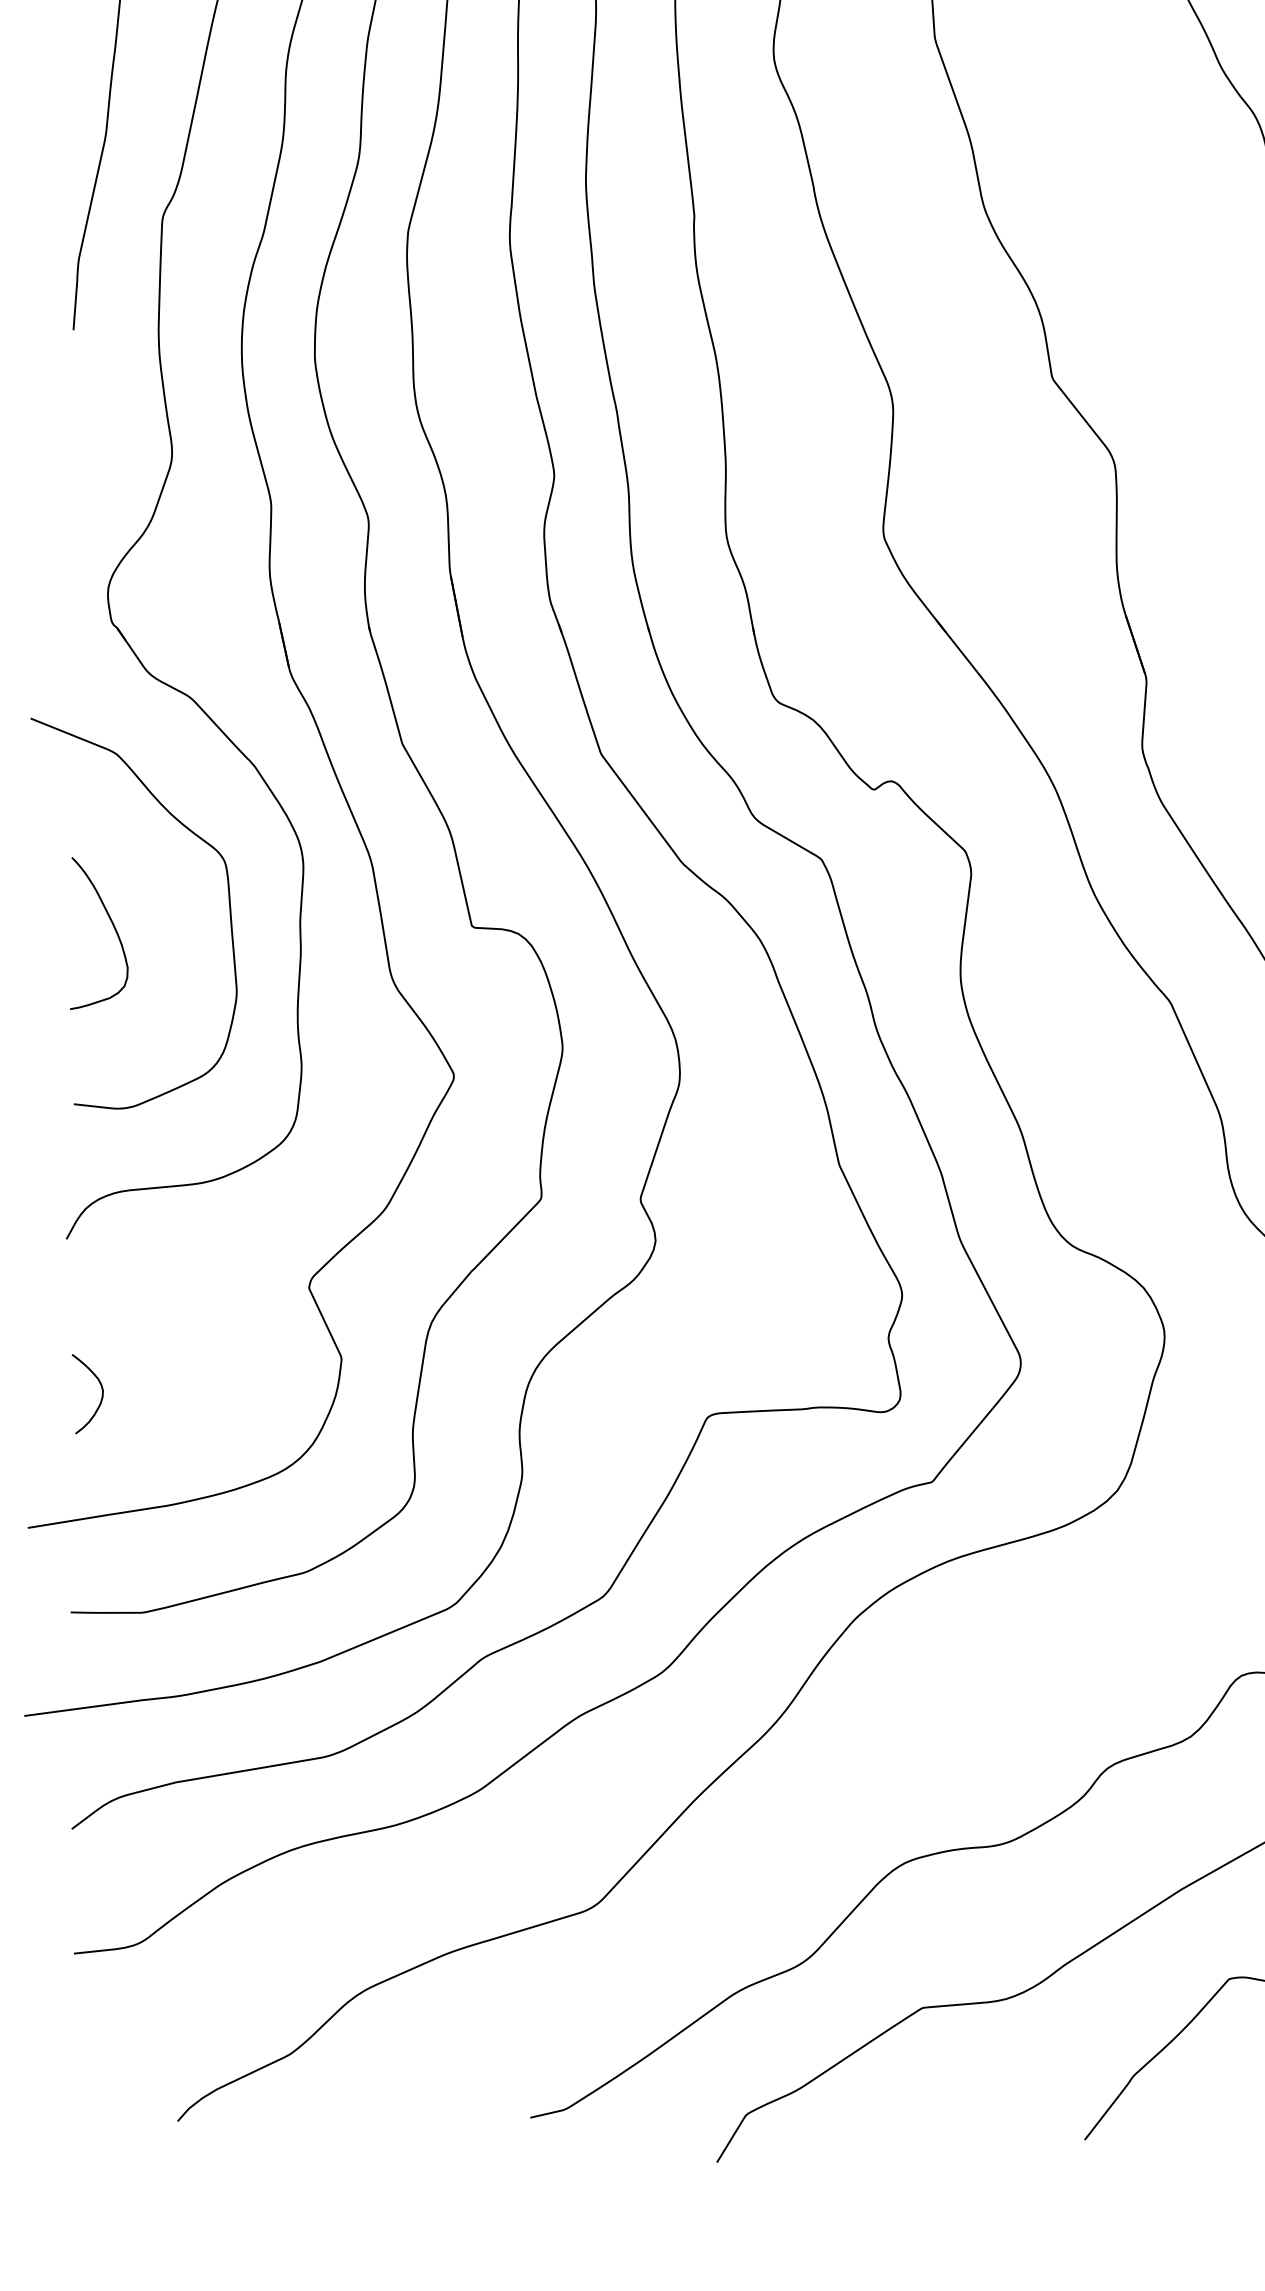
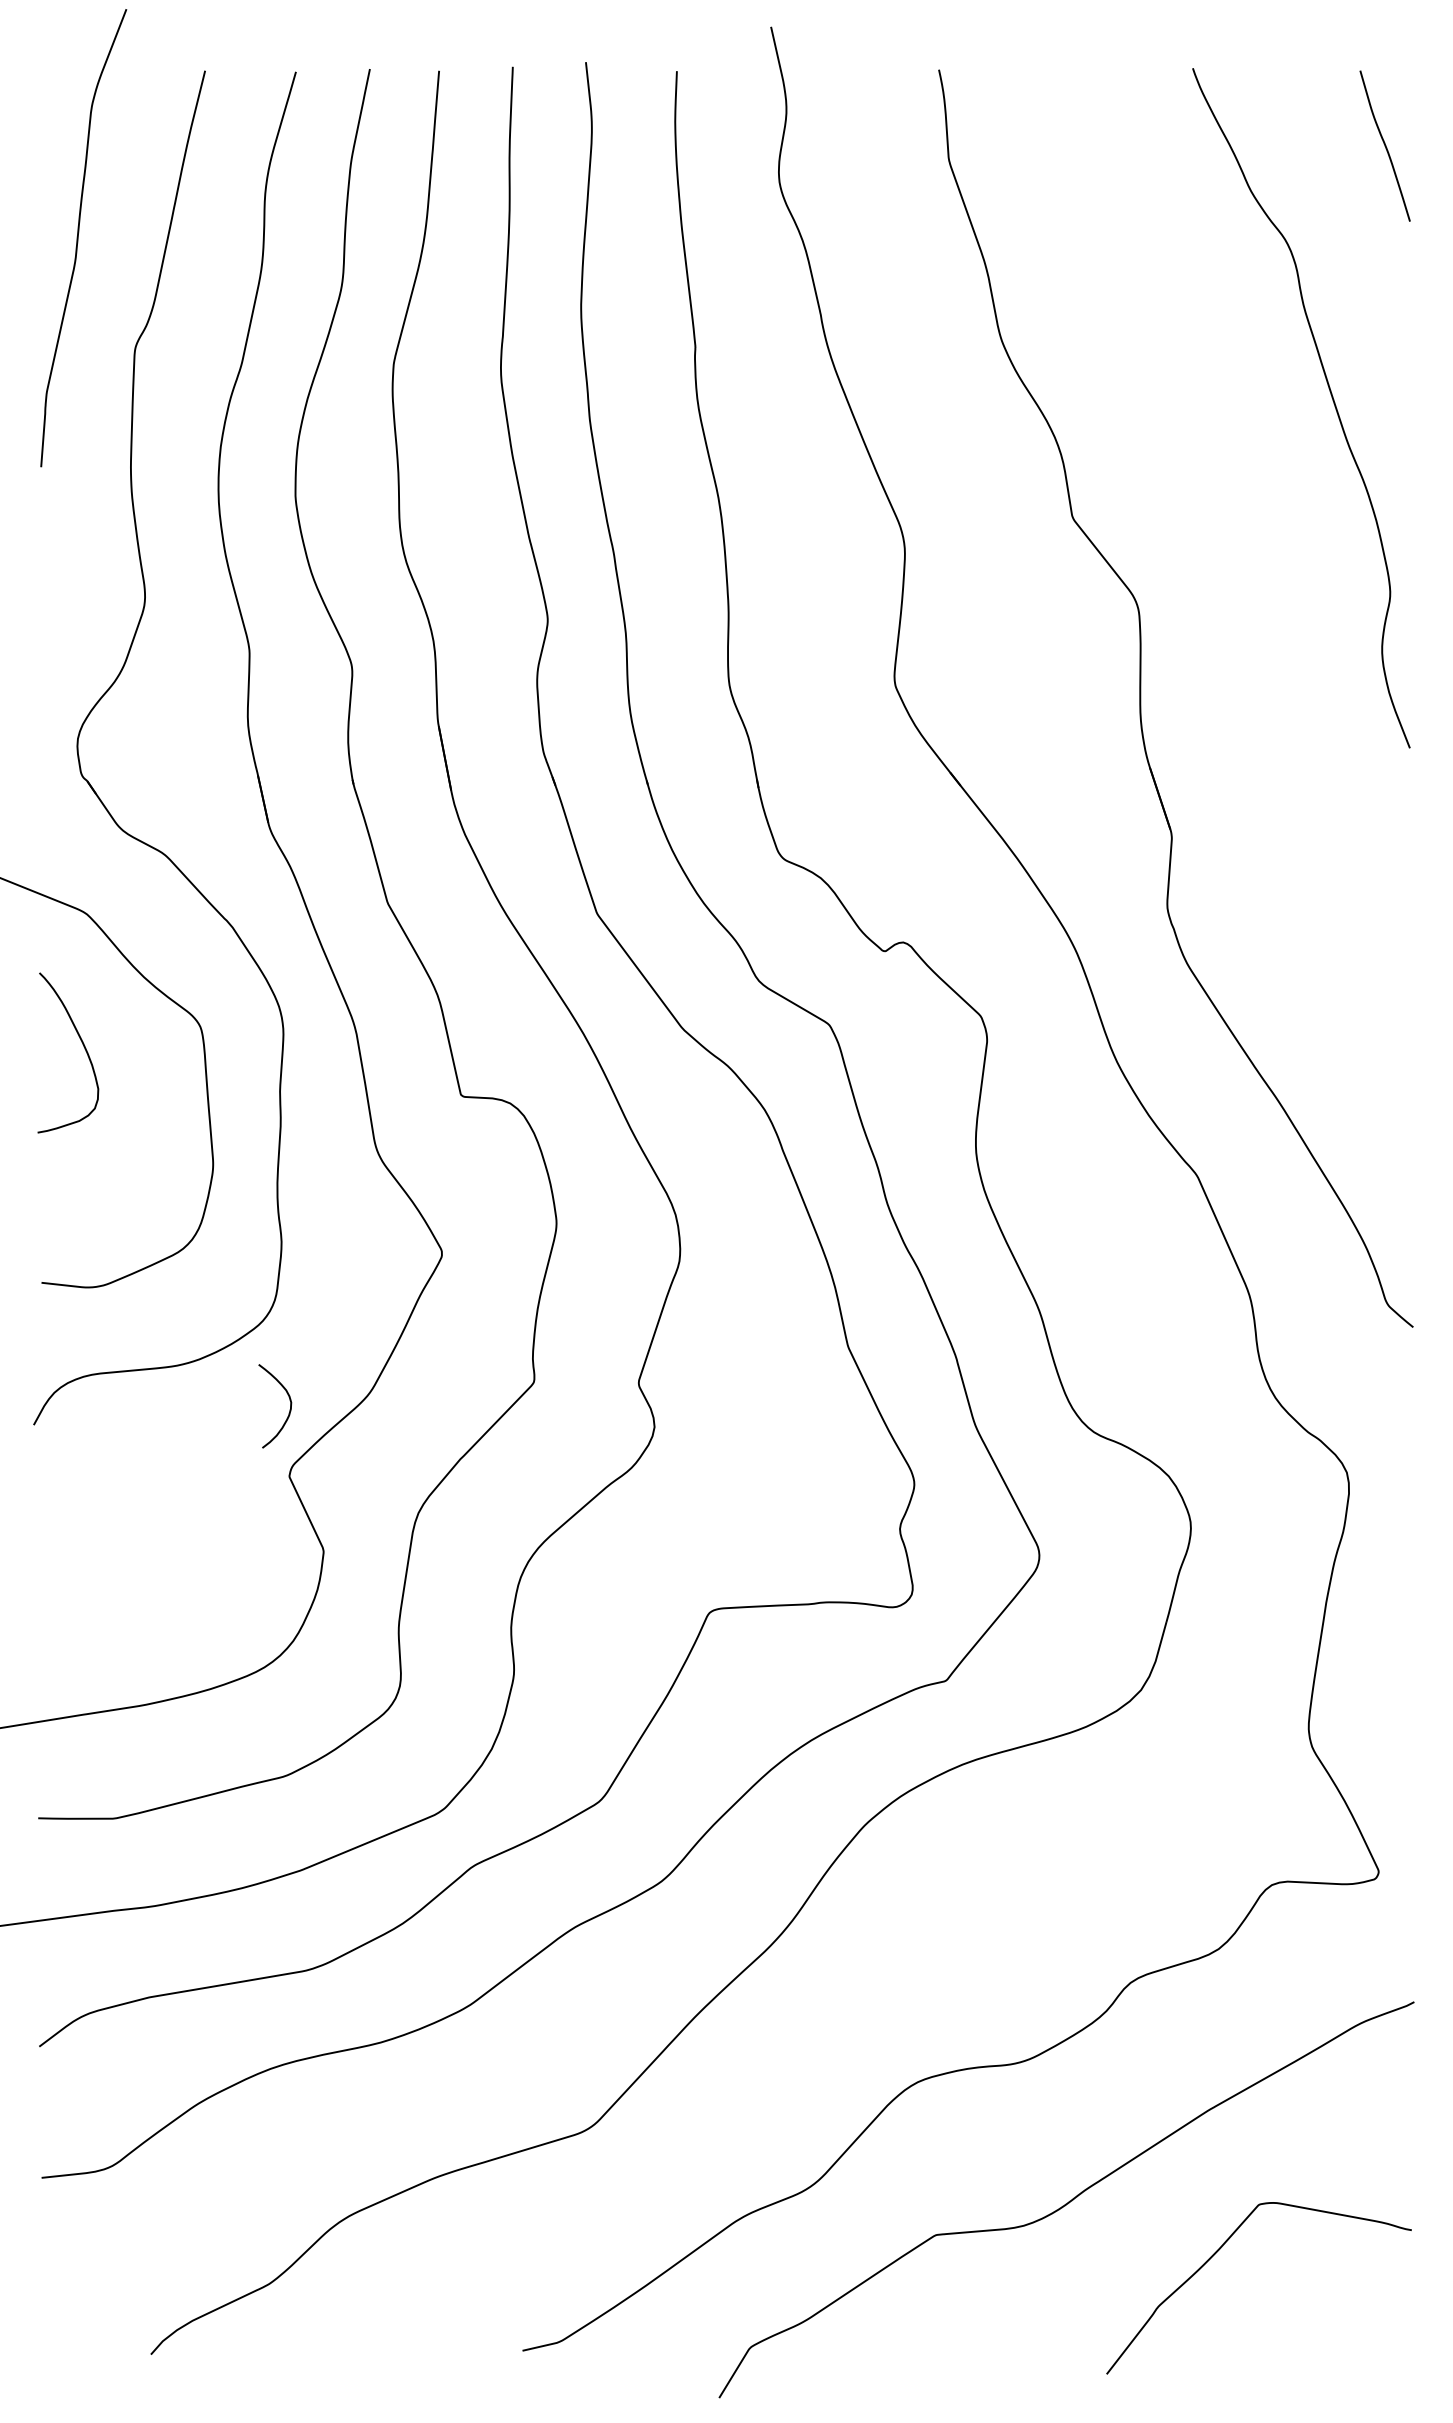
curve: (112, 925) -> (82, 1044), moved
curve: (101, 1397) -> (289, 1409), moved

